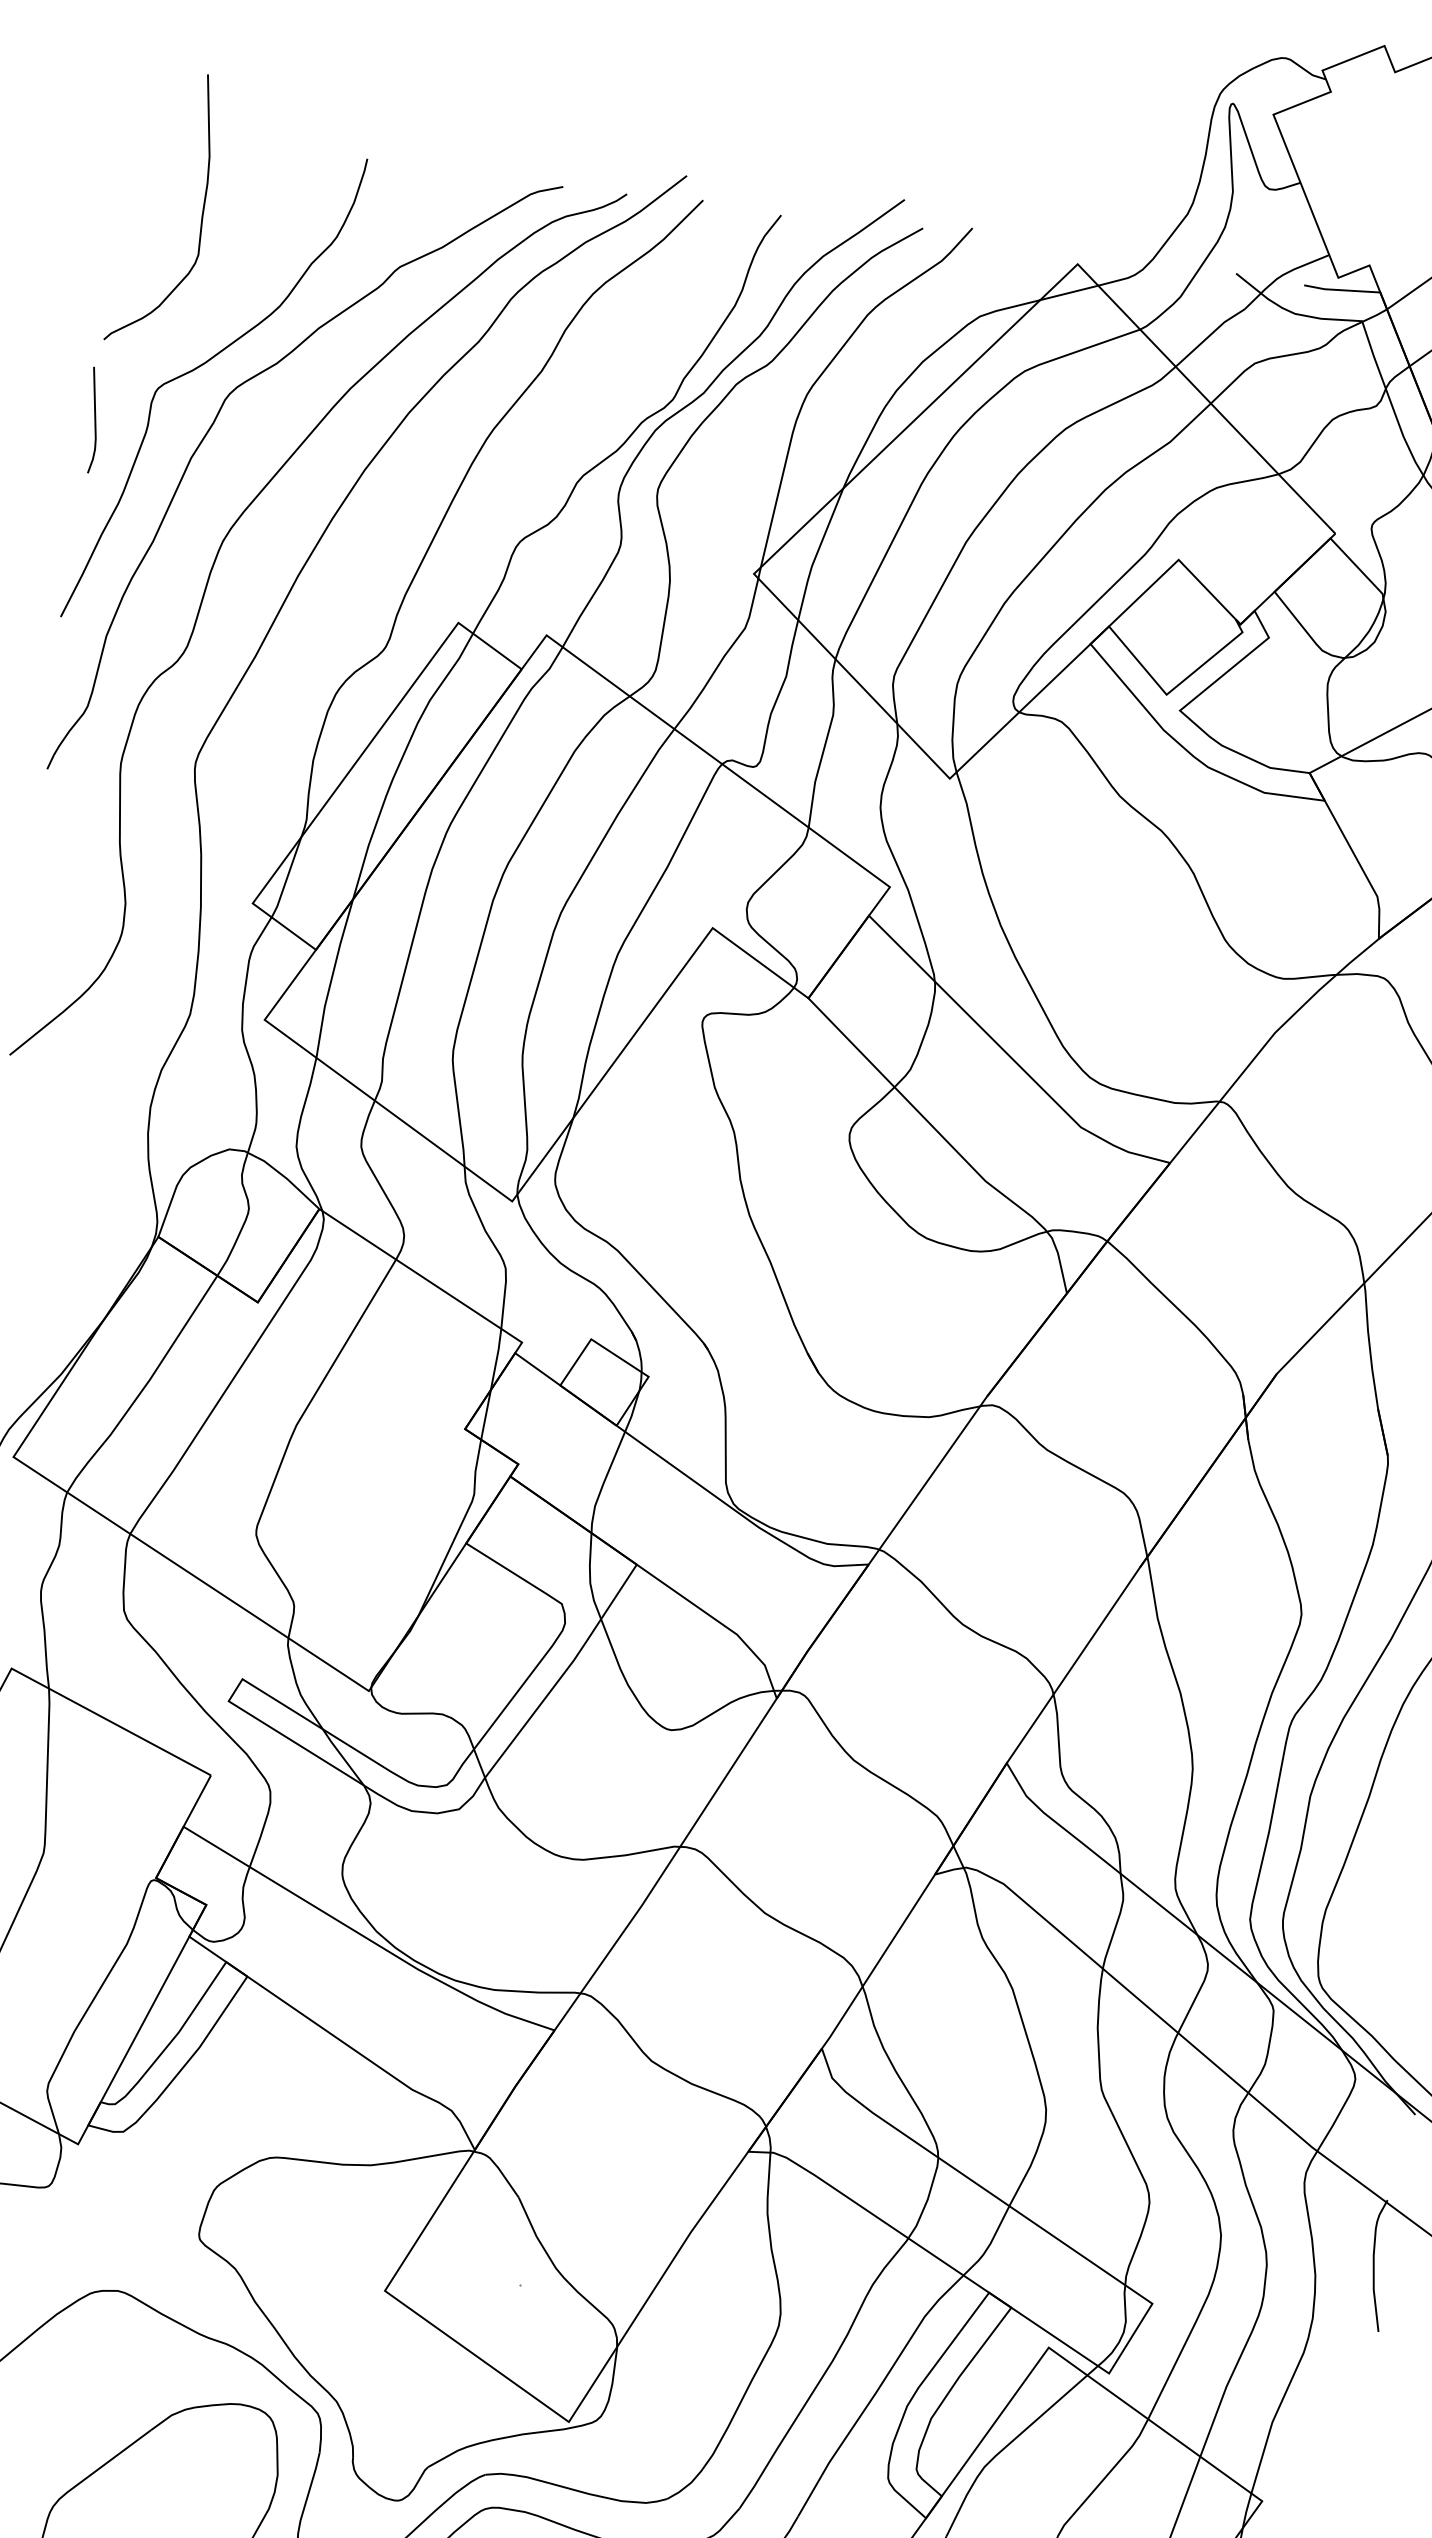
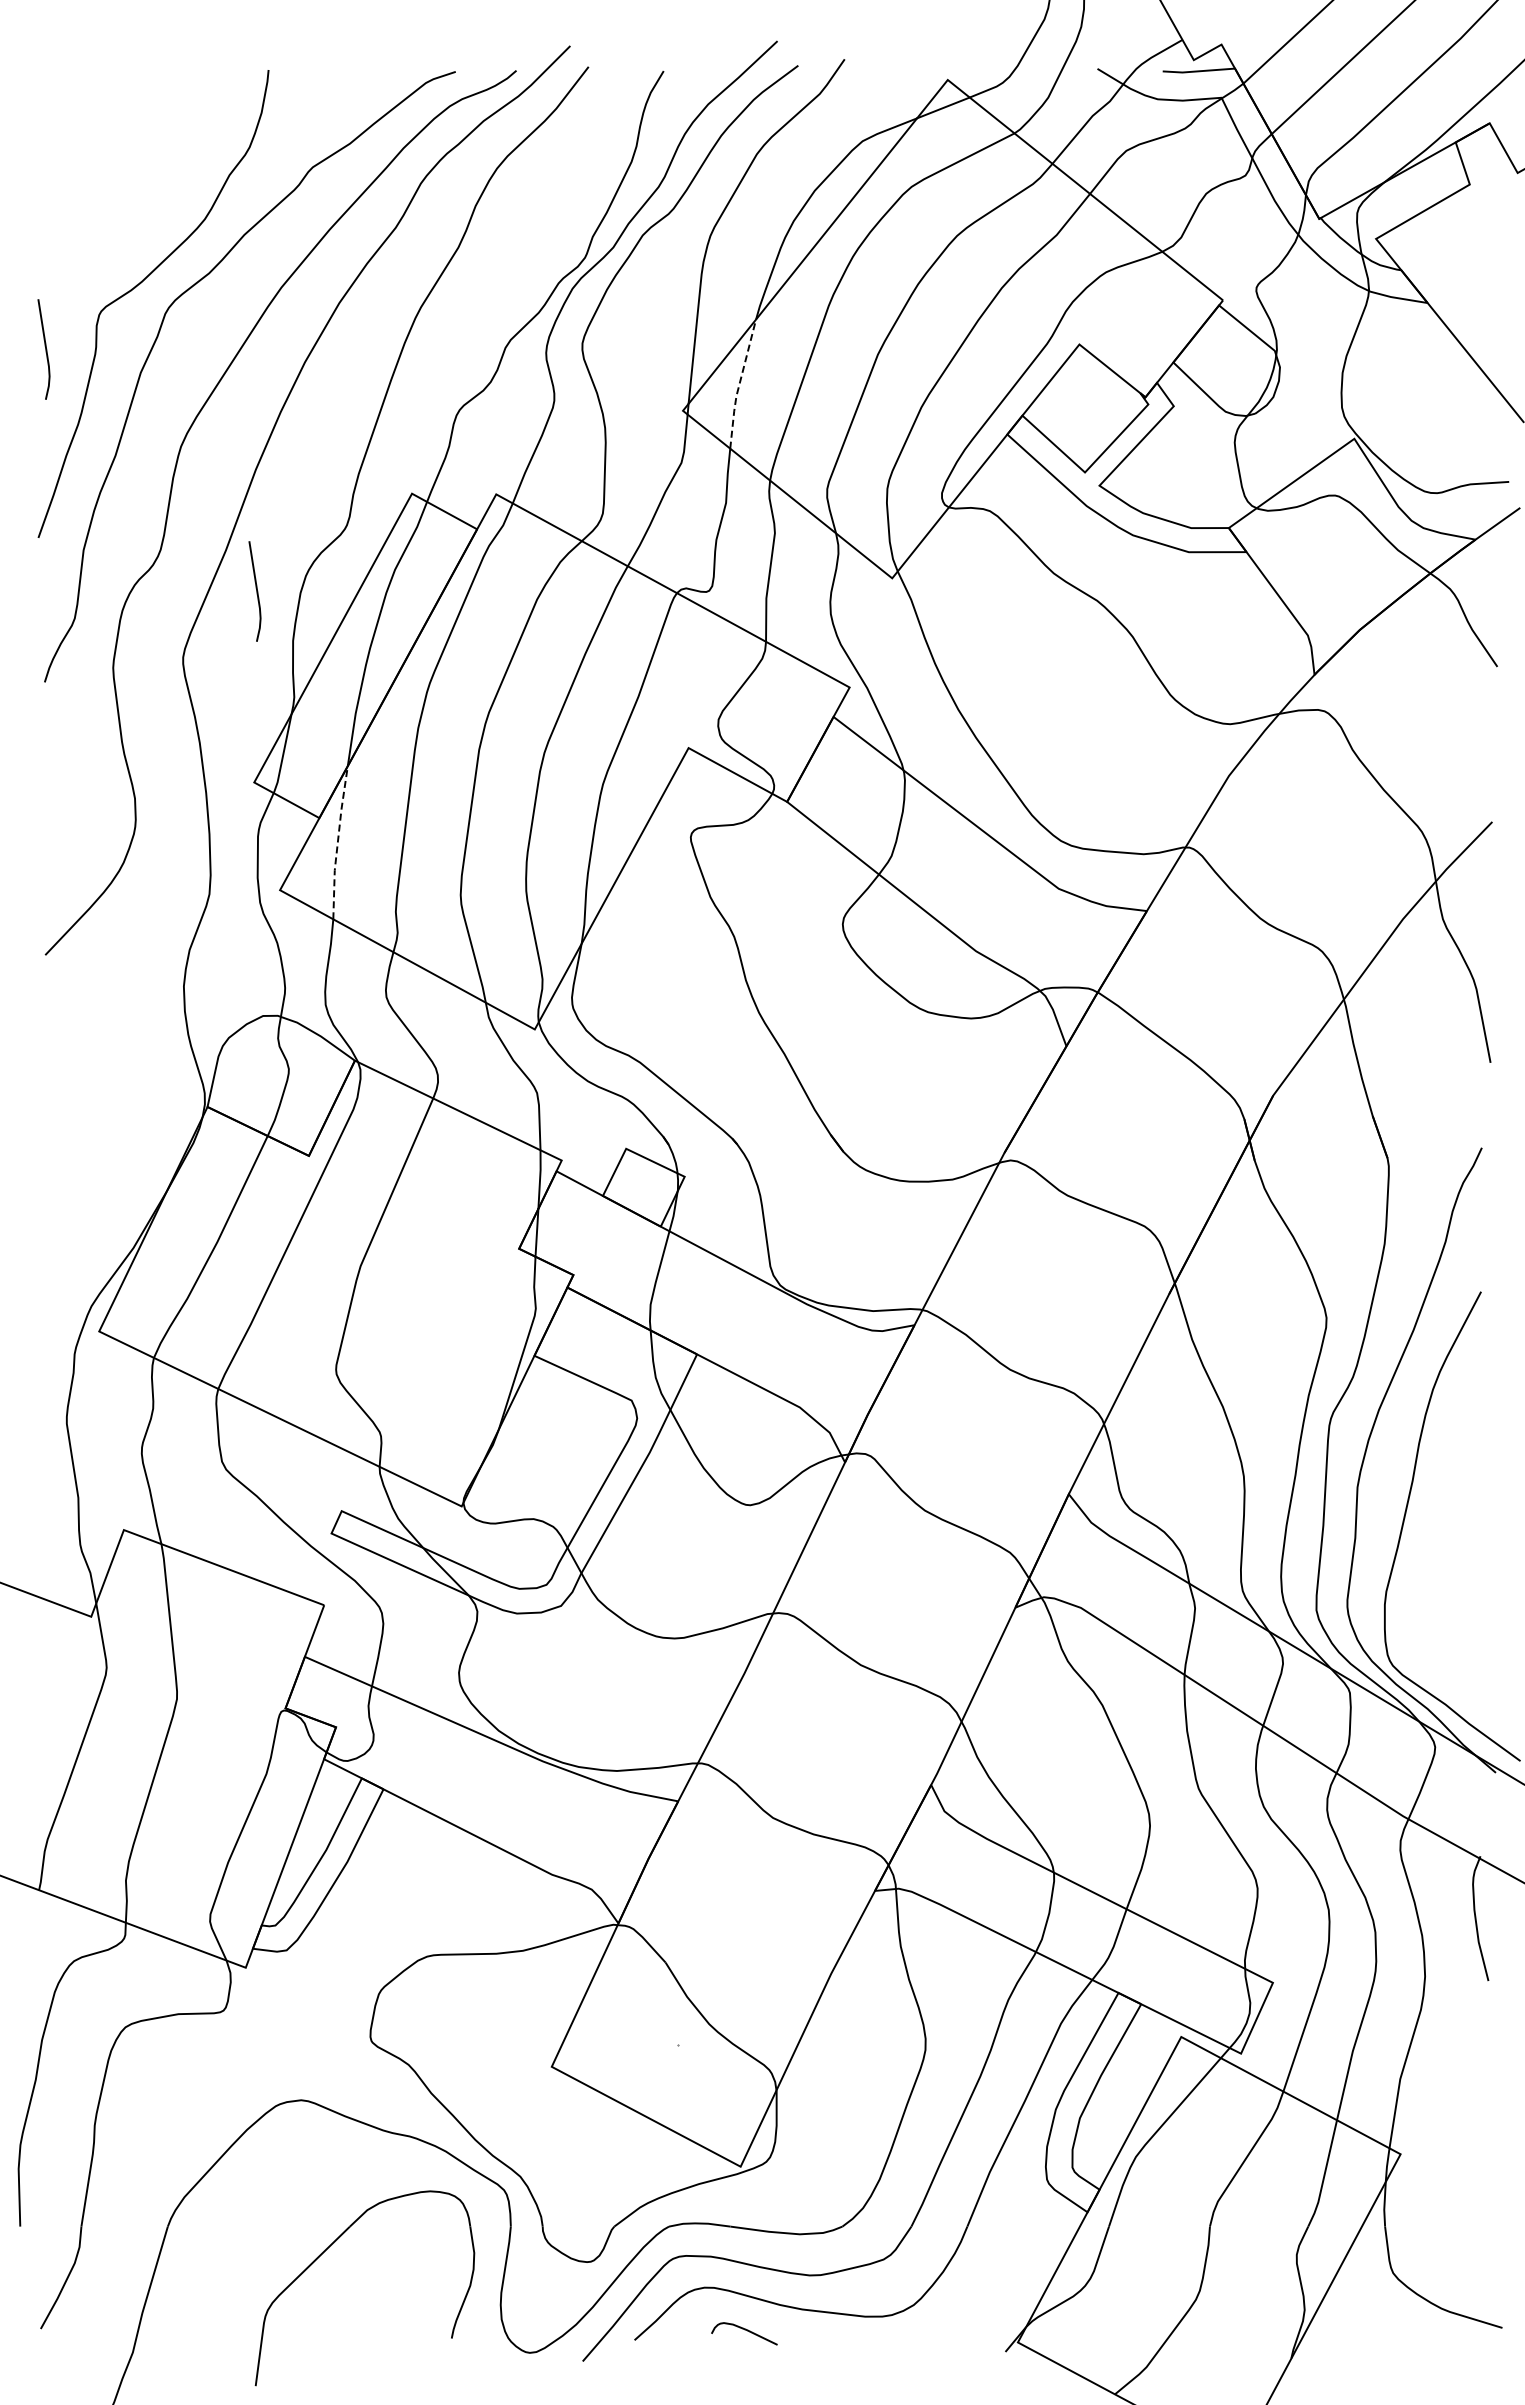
curve: (202, 213) -> (120, 141), removed
line: (816, 554) -> (739, 384), solid -> dashed
line: (281, 703) -> (256, 591), added
line: (331, 976) -> (337, 841), solid -> dashed

